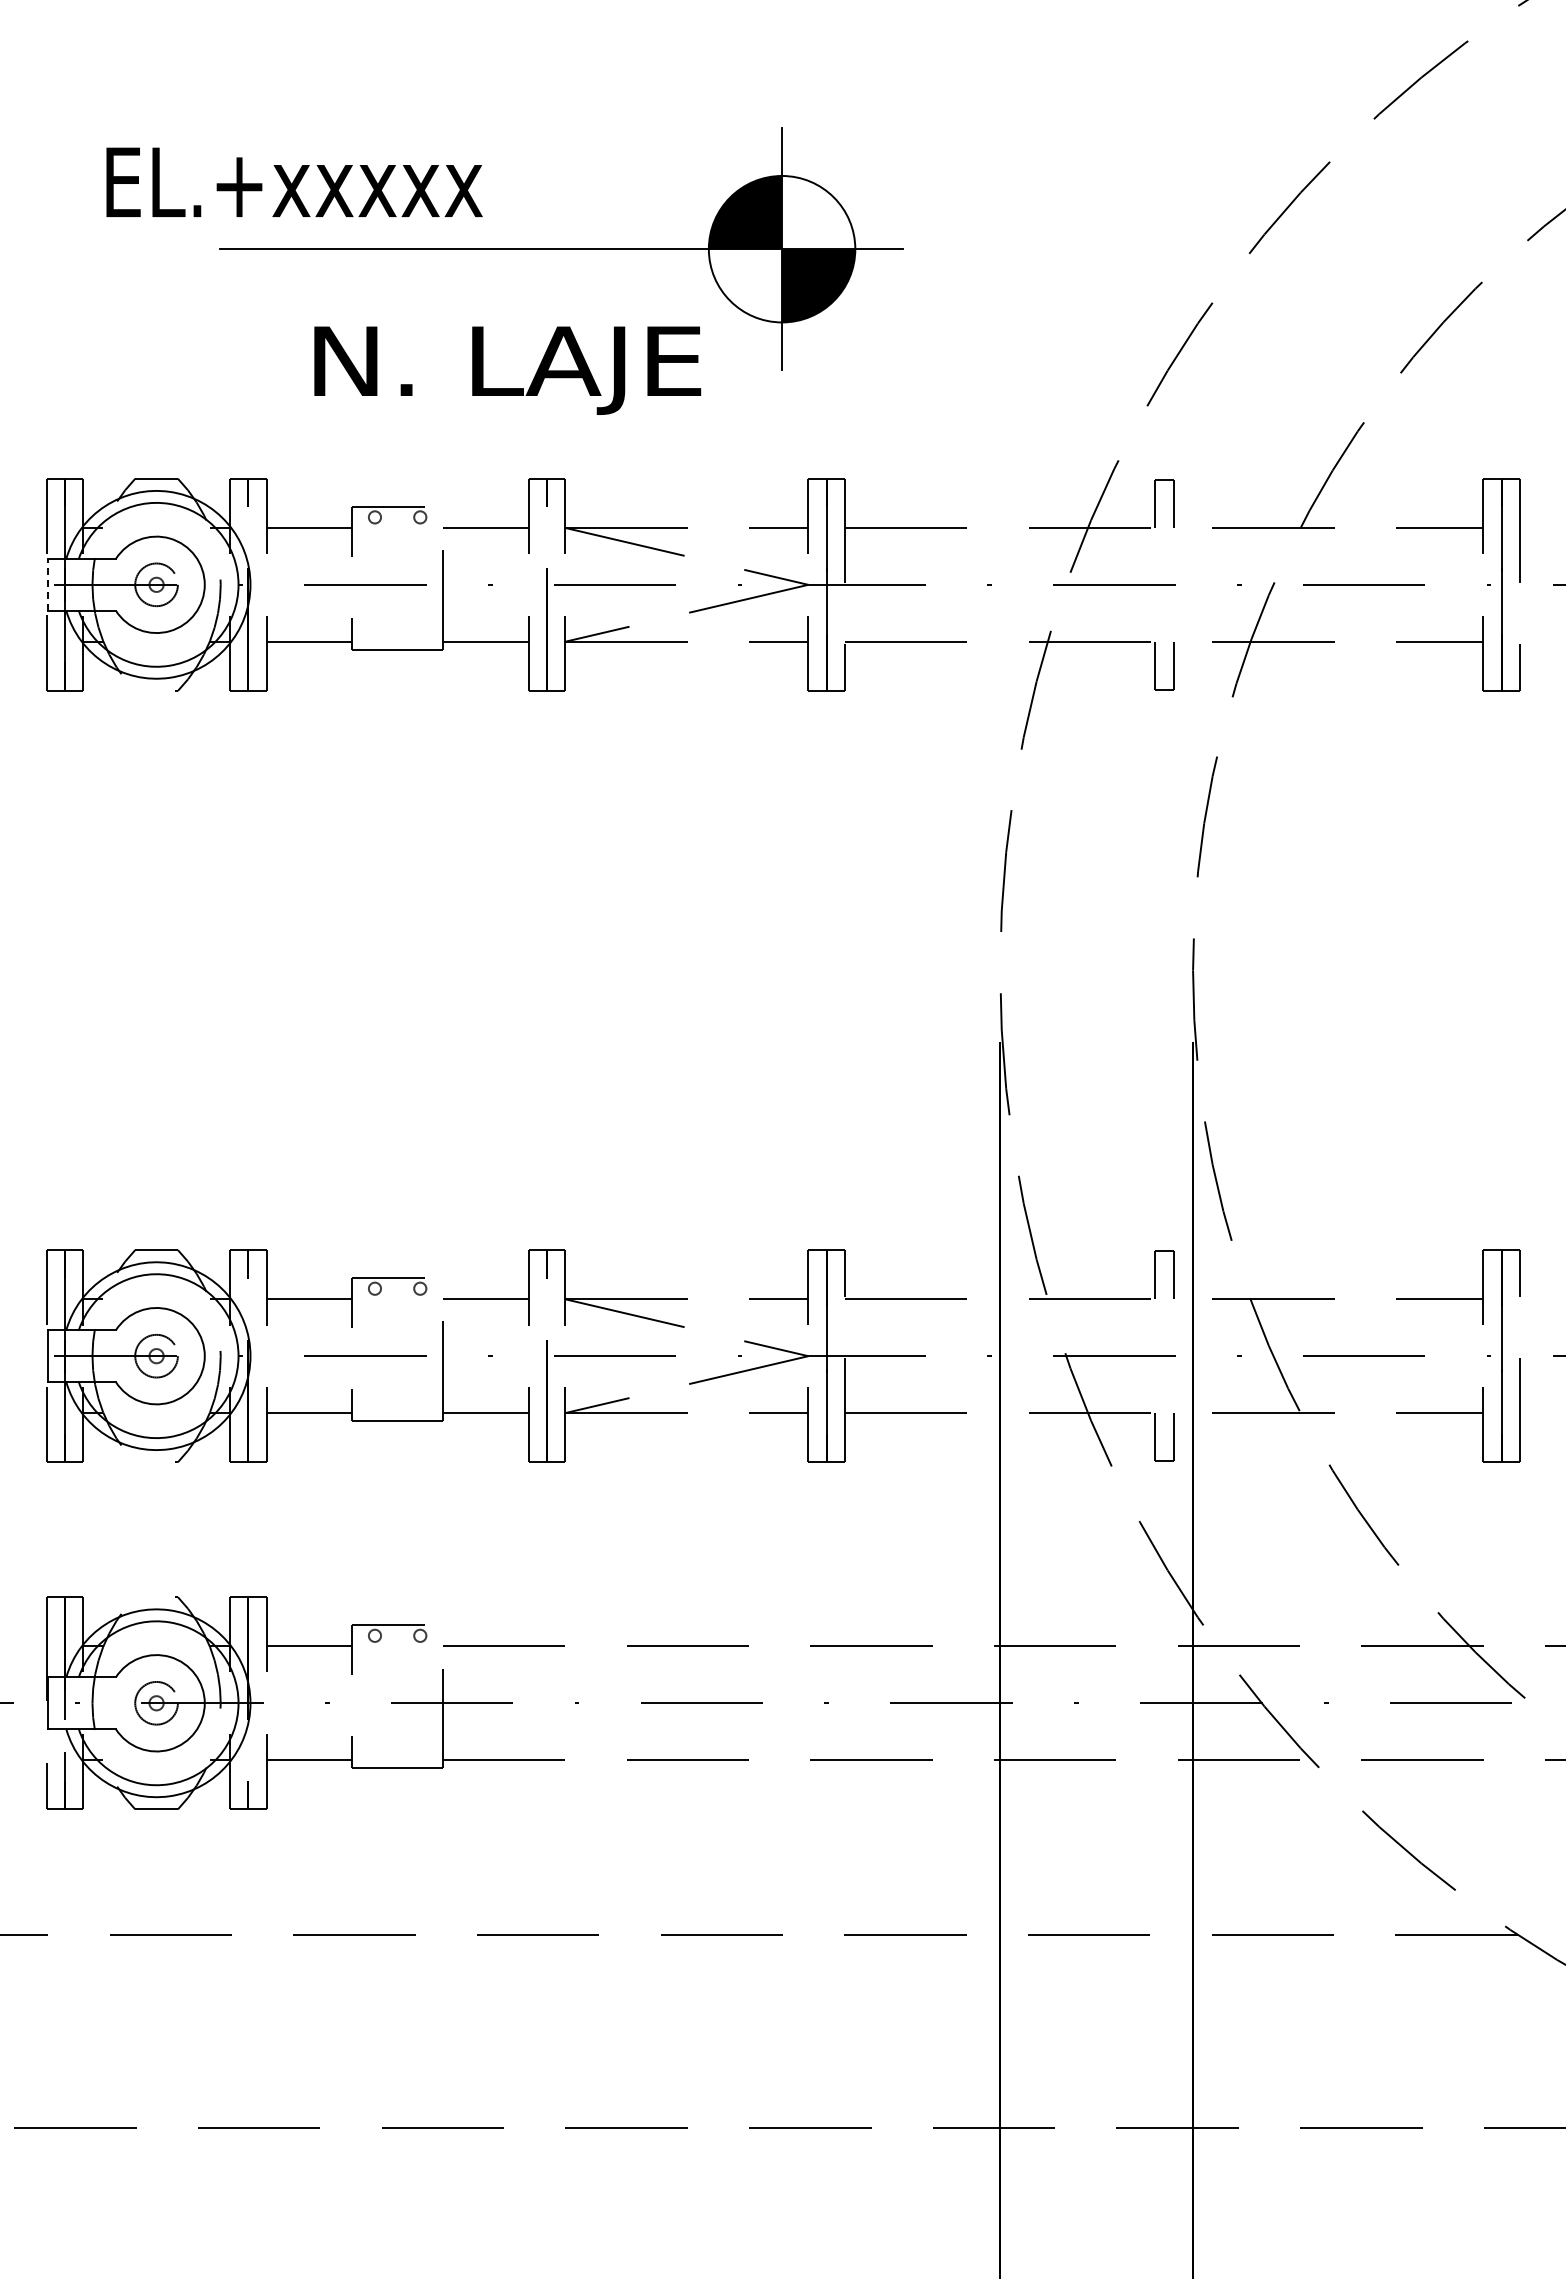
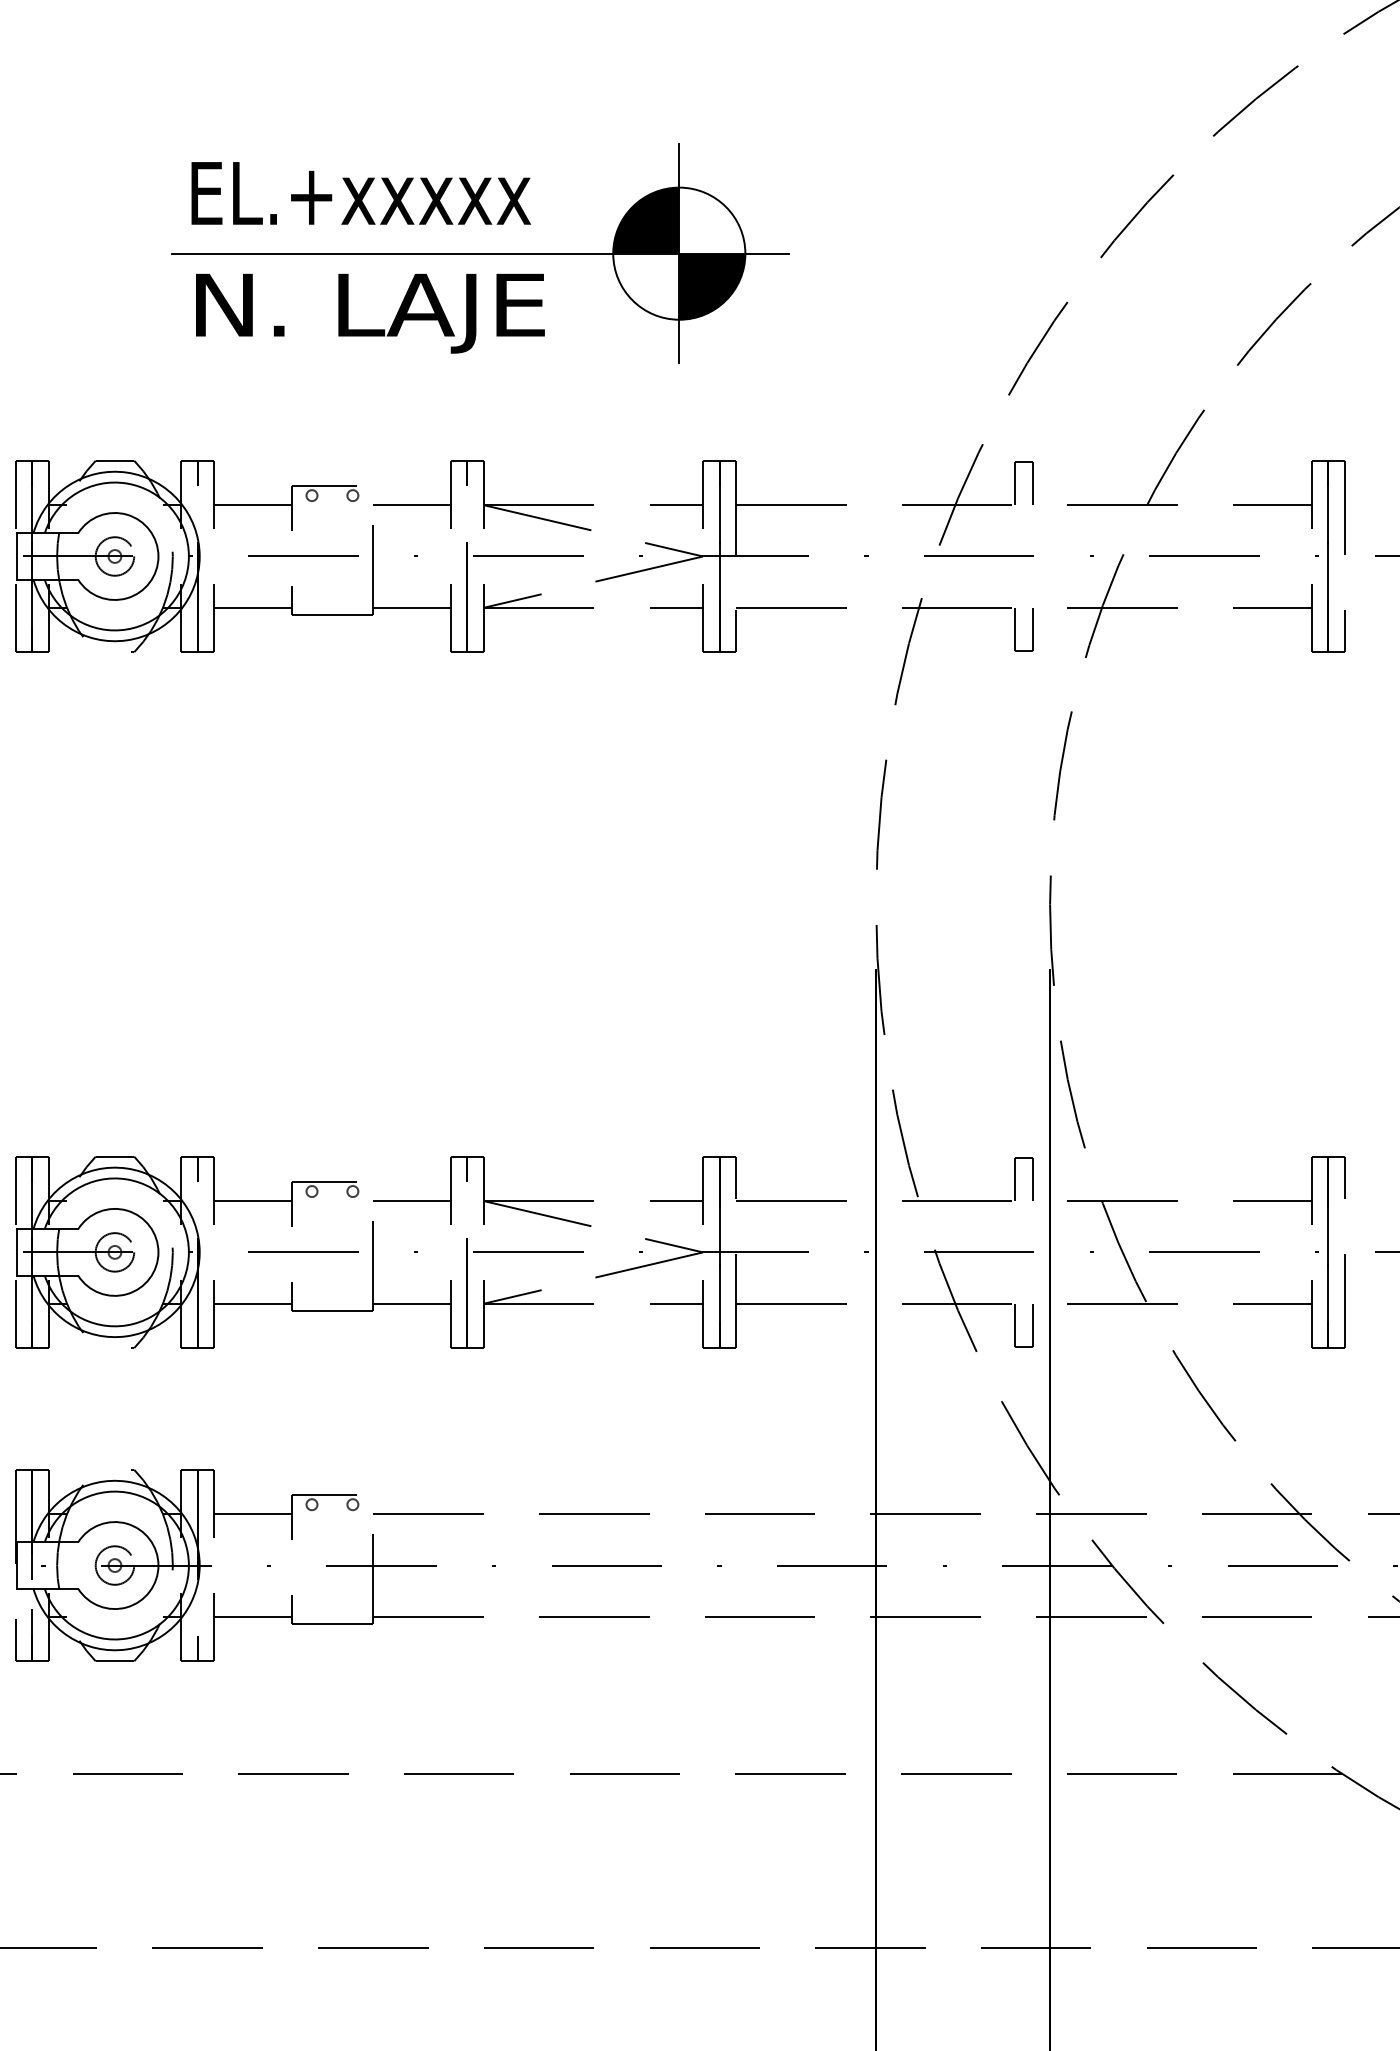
text: (294, 181) -> (361, 192), moved
text: (507, 370) -> (370, 313), moved
line: (47, 584) -> (16, 556), dashed -> solid

